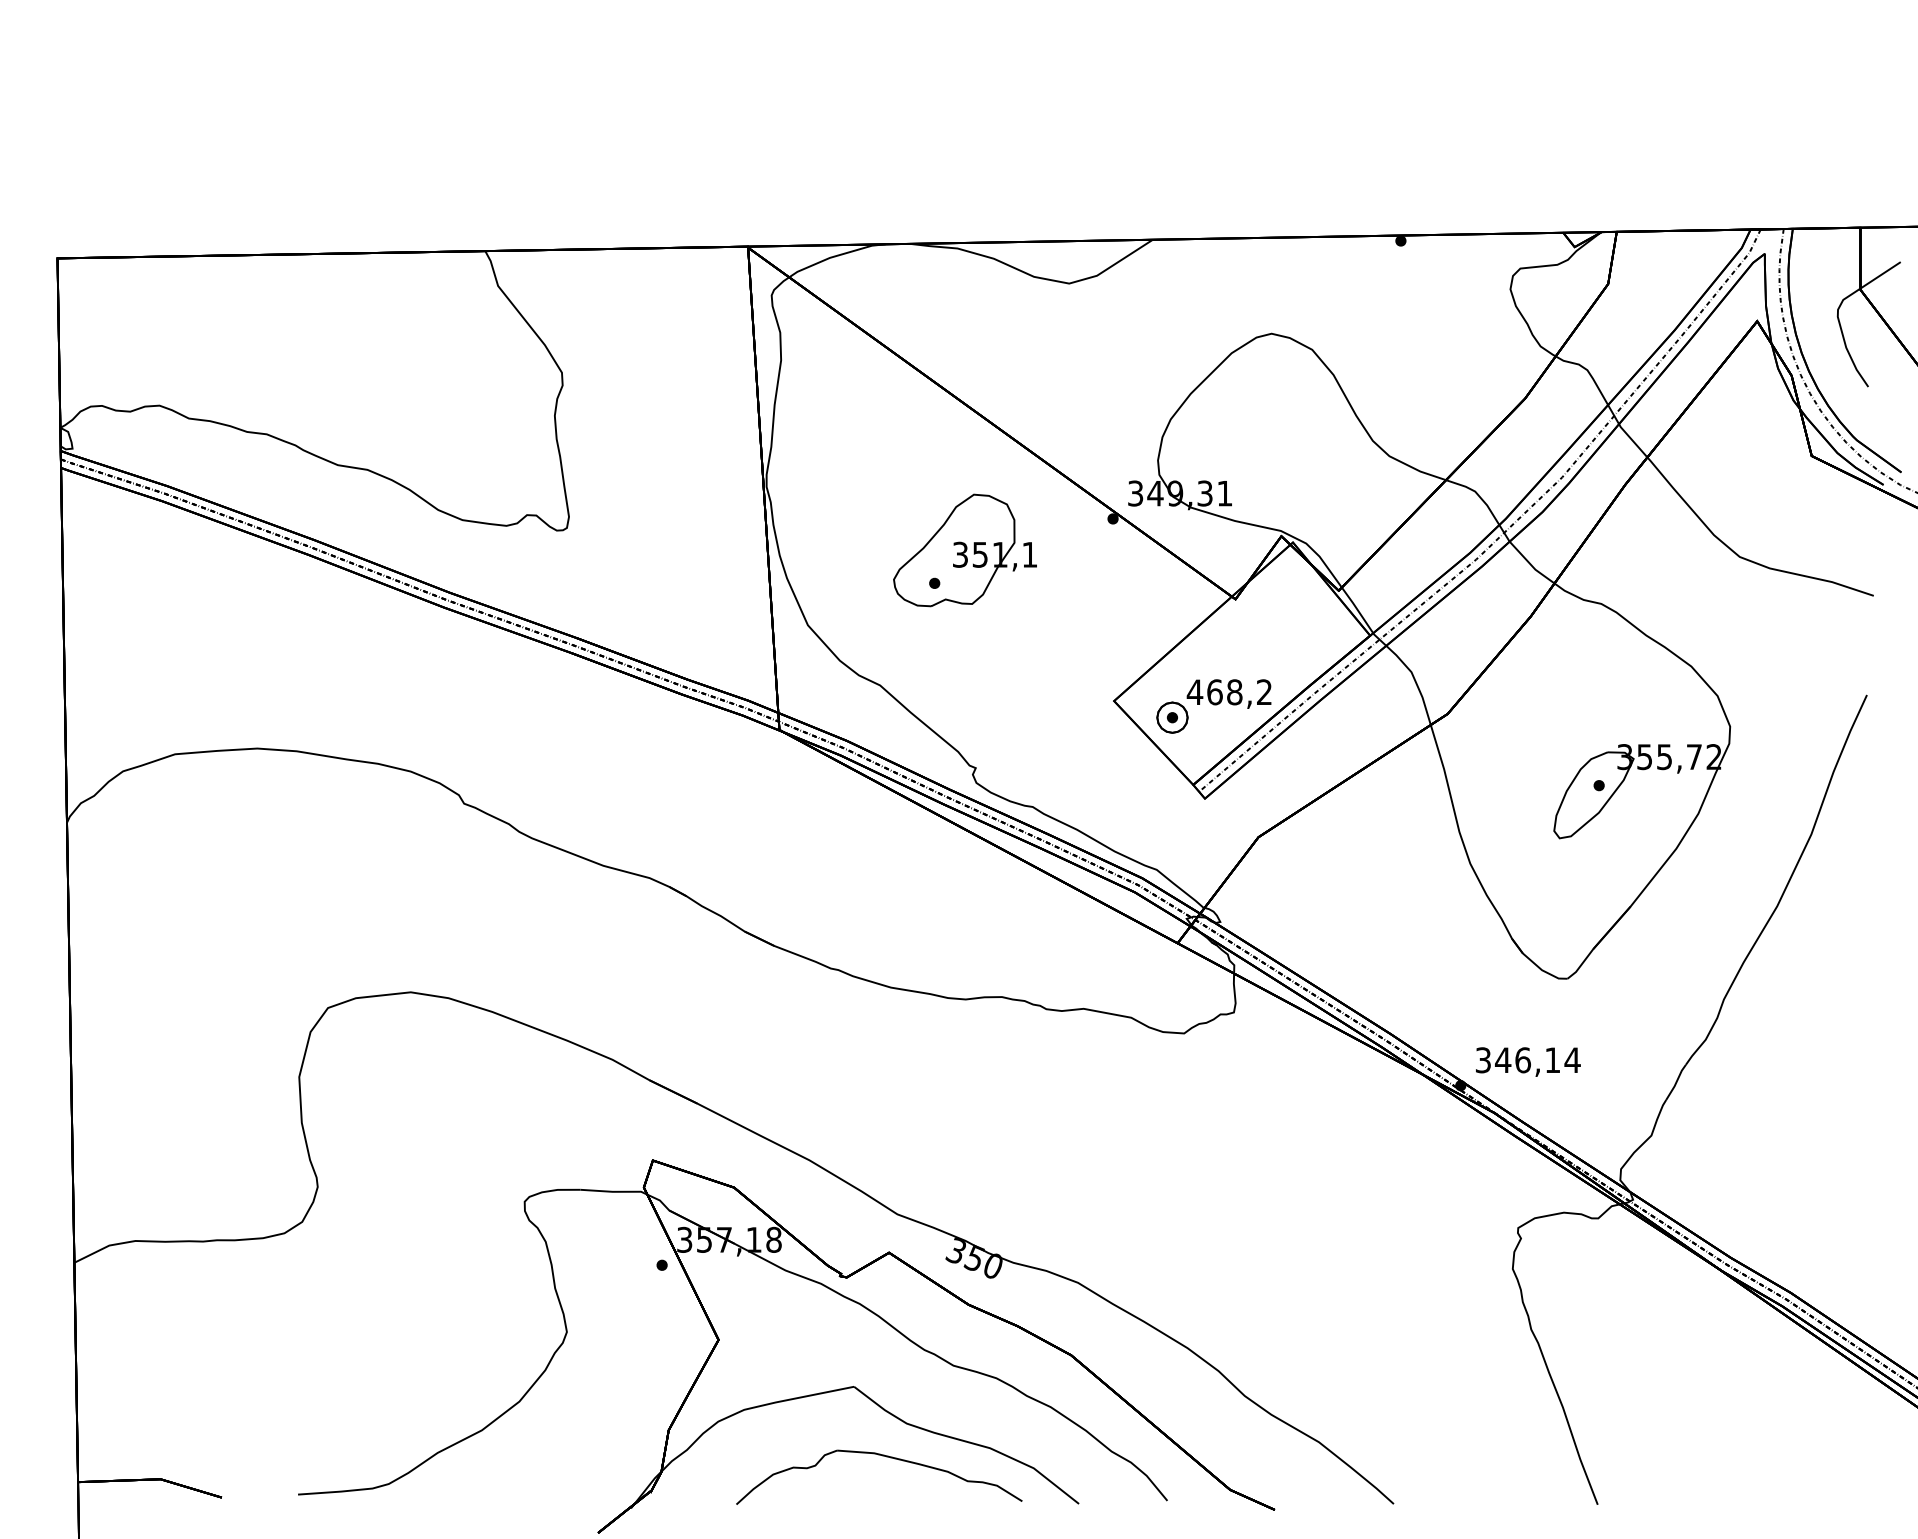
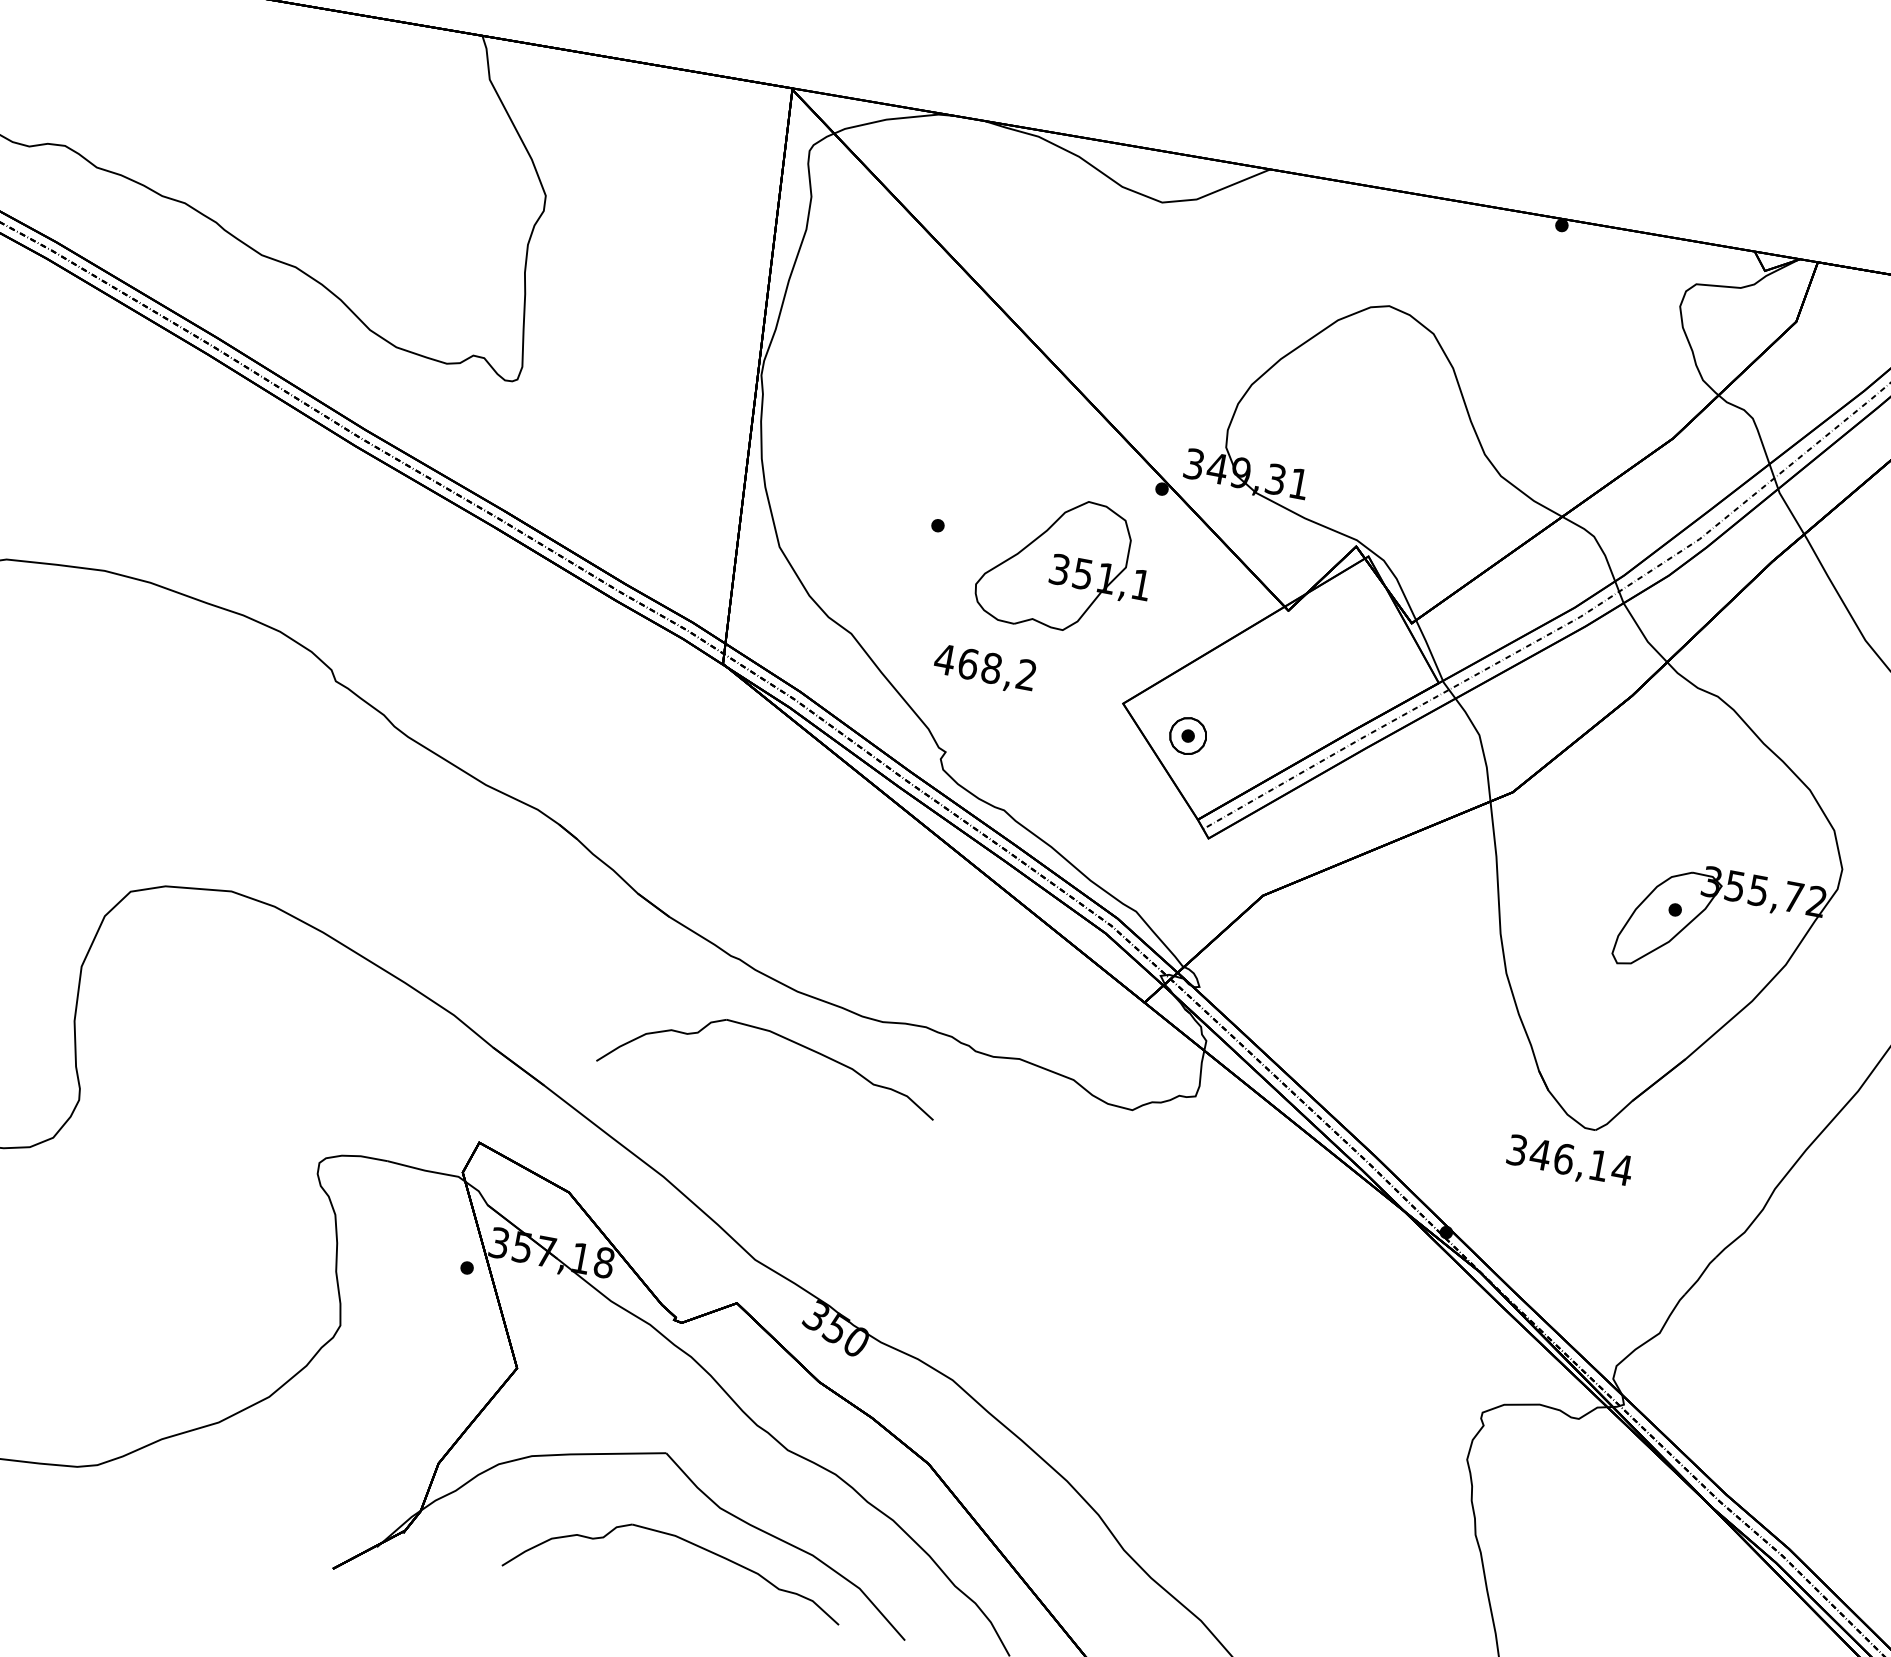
part: (964, 550) -> (1065, 565), moved
text: (1228, 693) -> (984, 668), moved
part: (882, 1027) -> (778, 1036), added
text: (1528, 1061) -> (1570, 1161), moved

